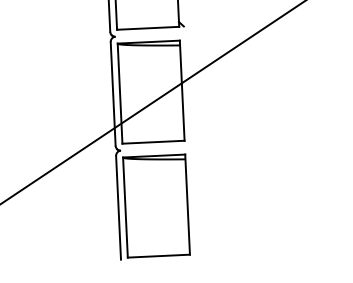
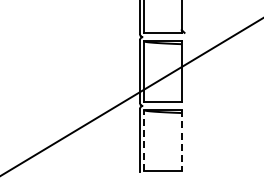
line: (187, 204) -> (181, 140), solid -> dashed
line: (125, 205) -> (144, 139), solid -> dashed

